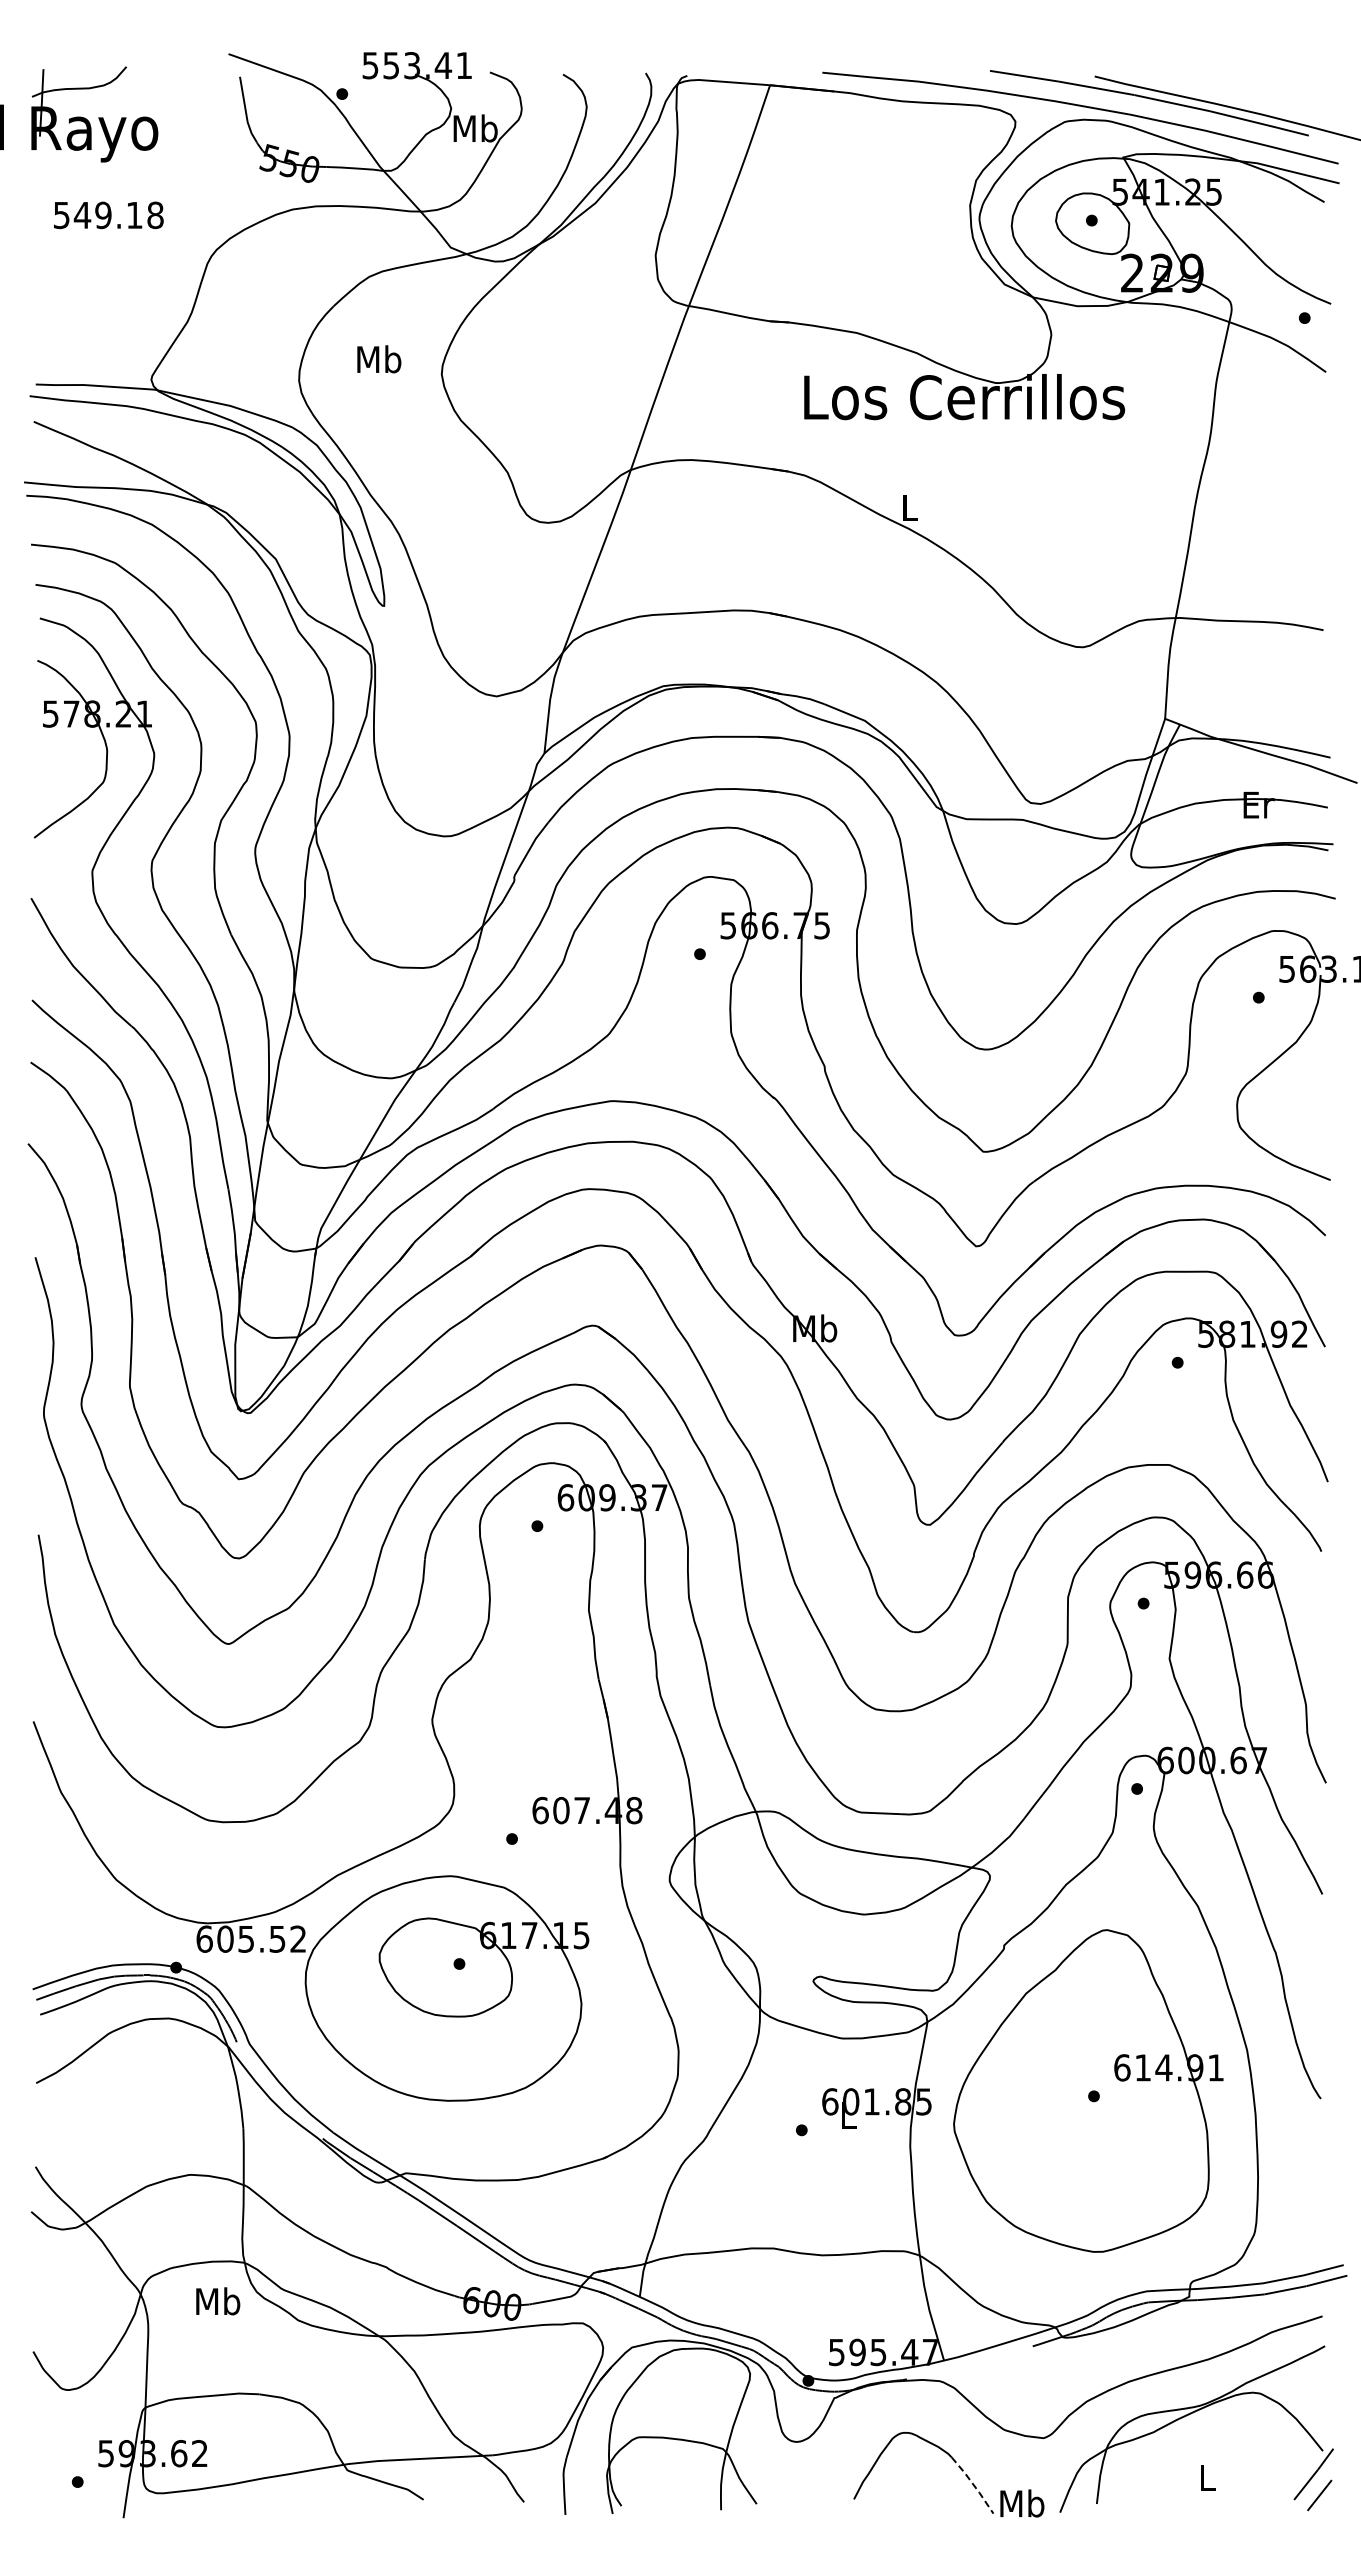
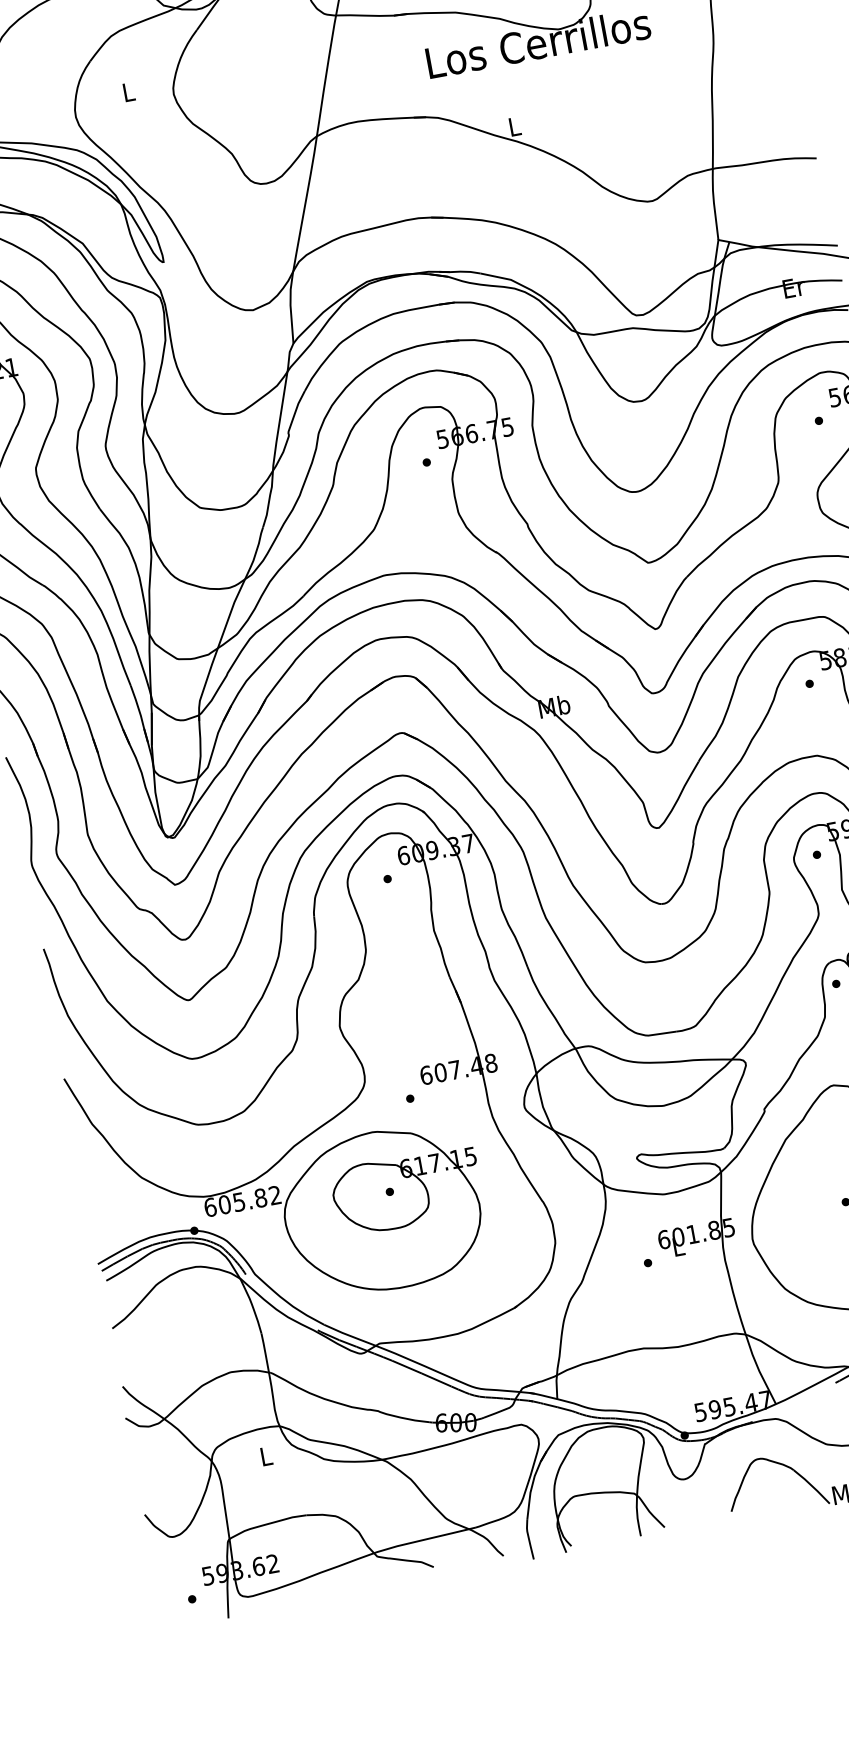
text: (379, 359) -> (128, 92), Mb -> L
text: (277, 1938) -> (260, 1197), 605.52 -> 605.82
text: (218, 2301) -> (266, 1456), Mb -> L
line: (973, 2484) -> (812, 1486), dashed -> solid

